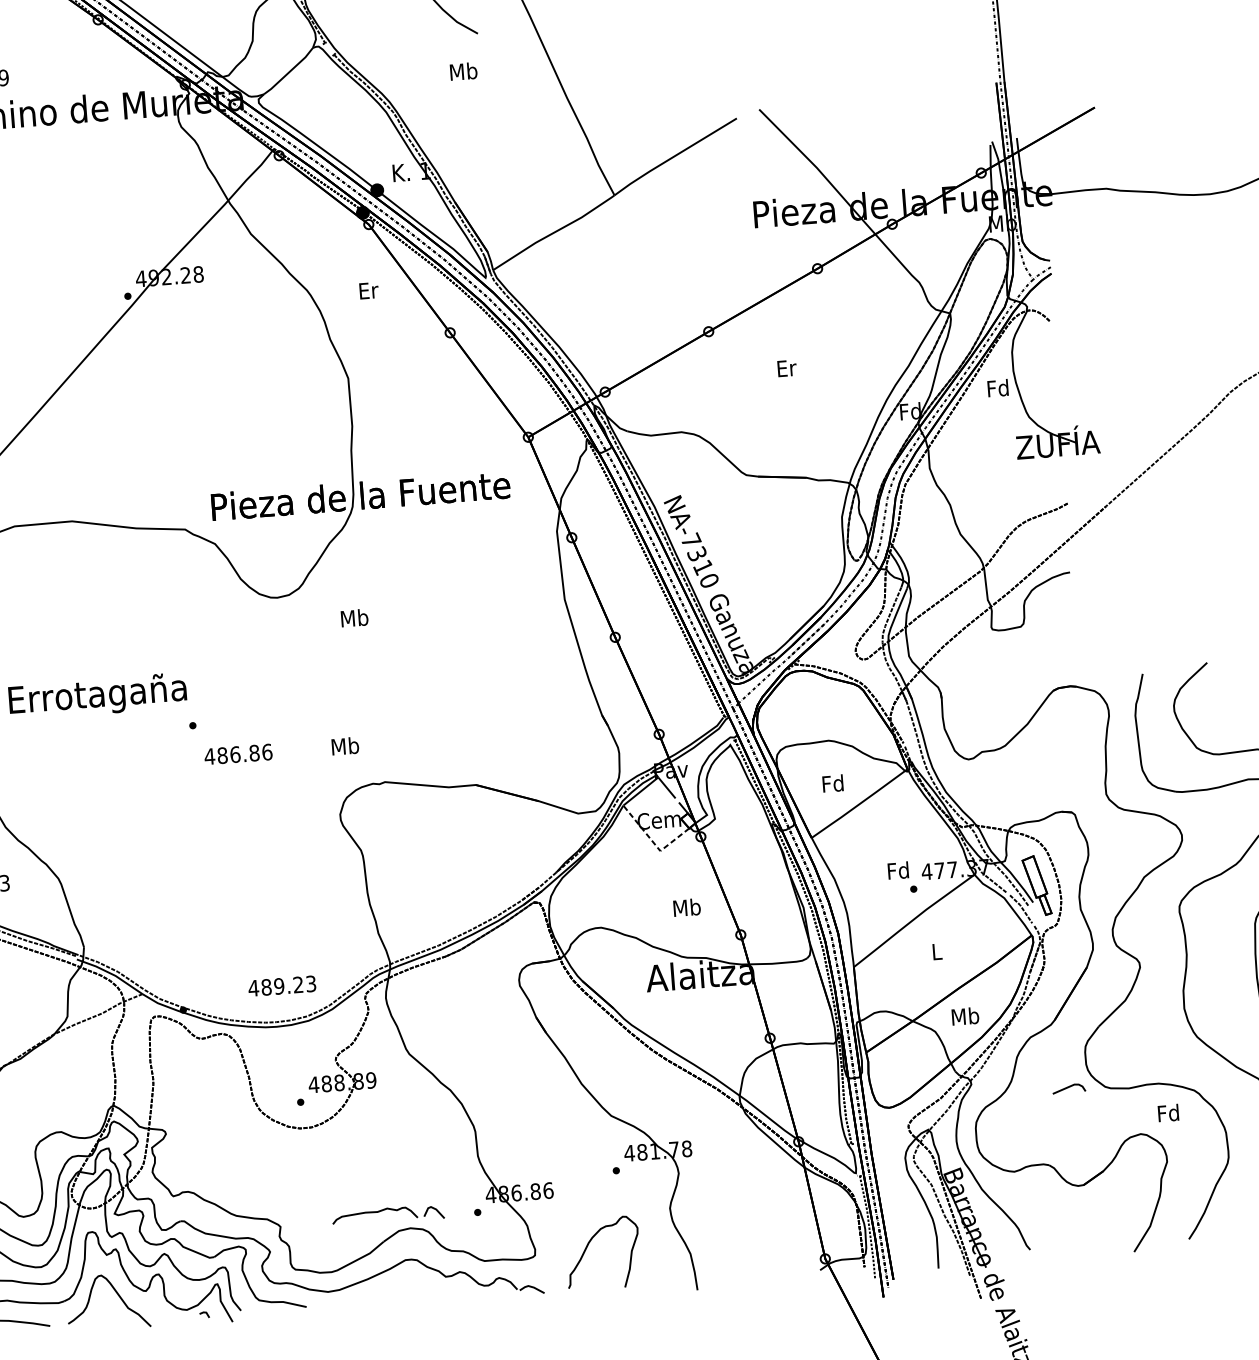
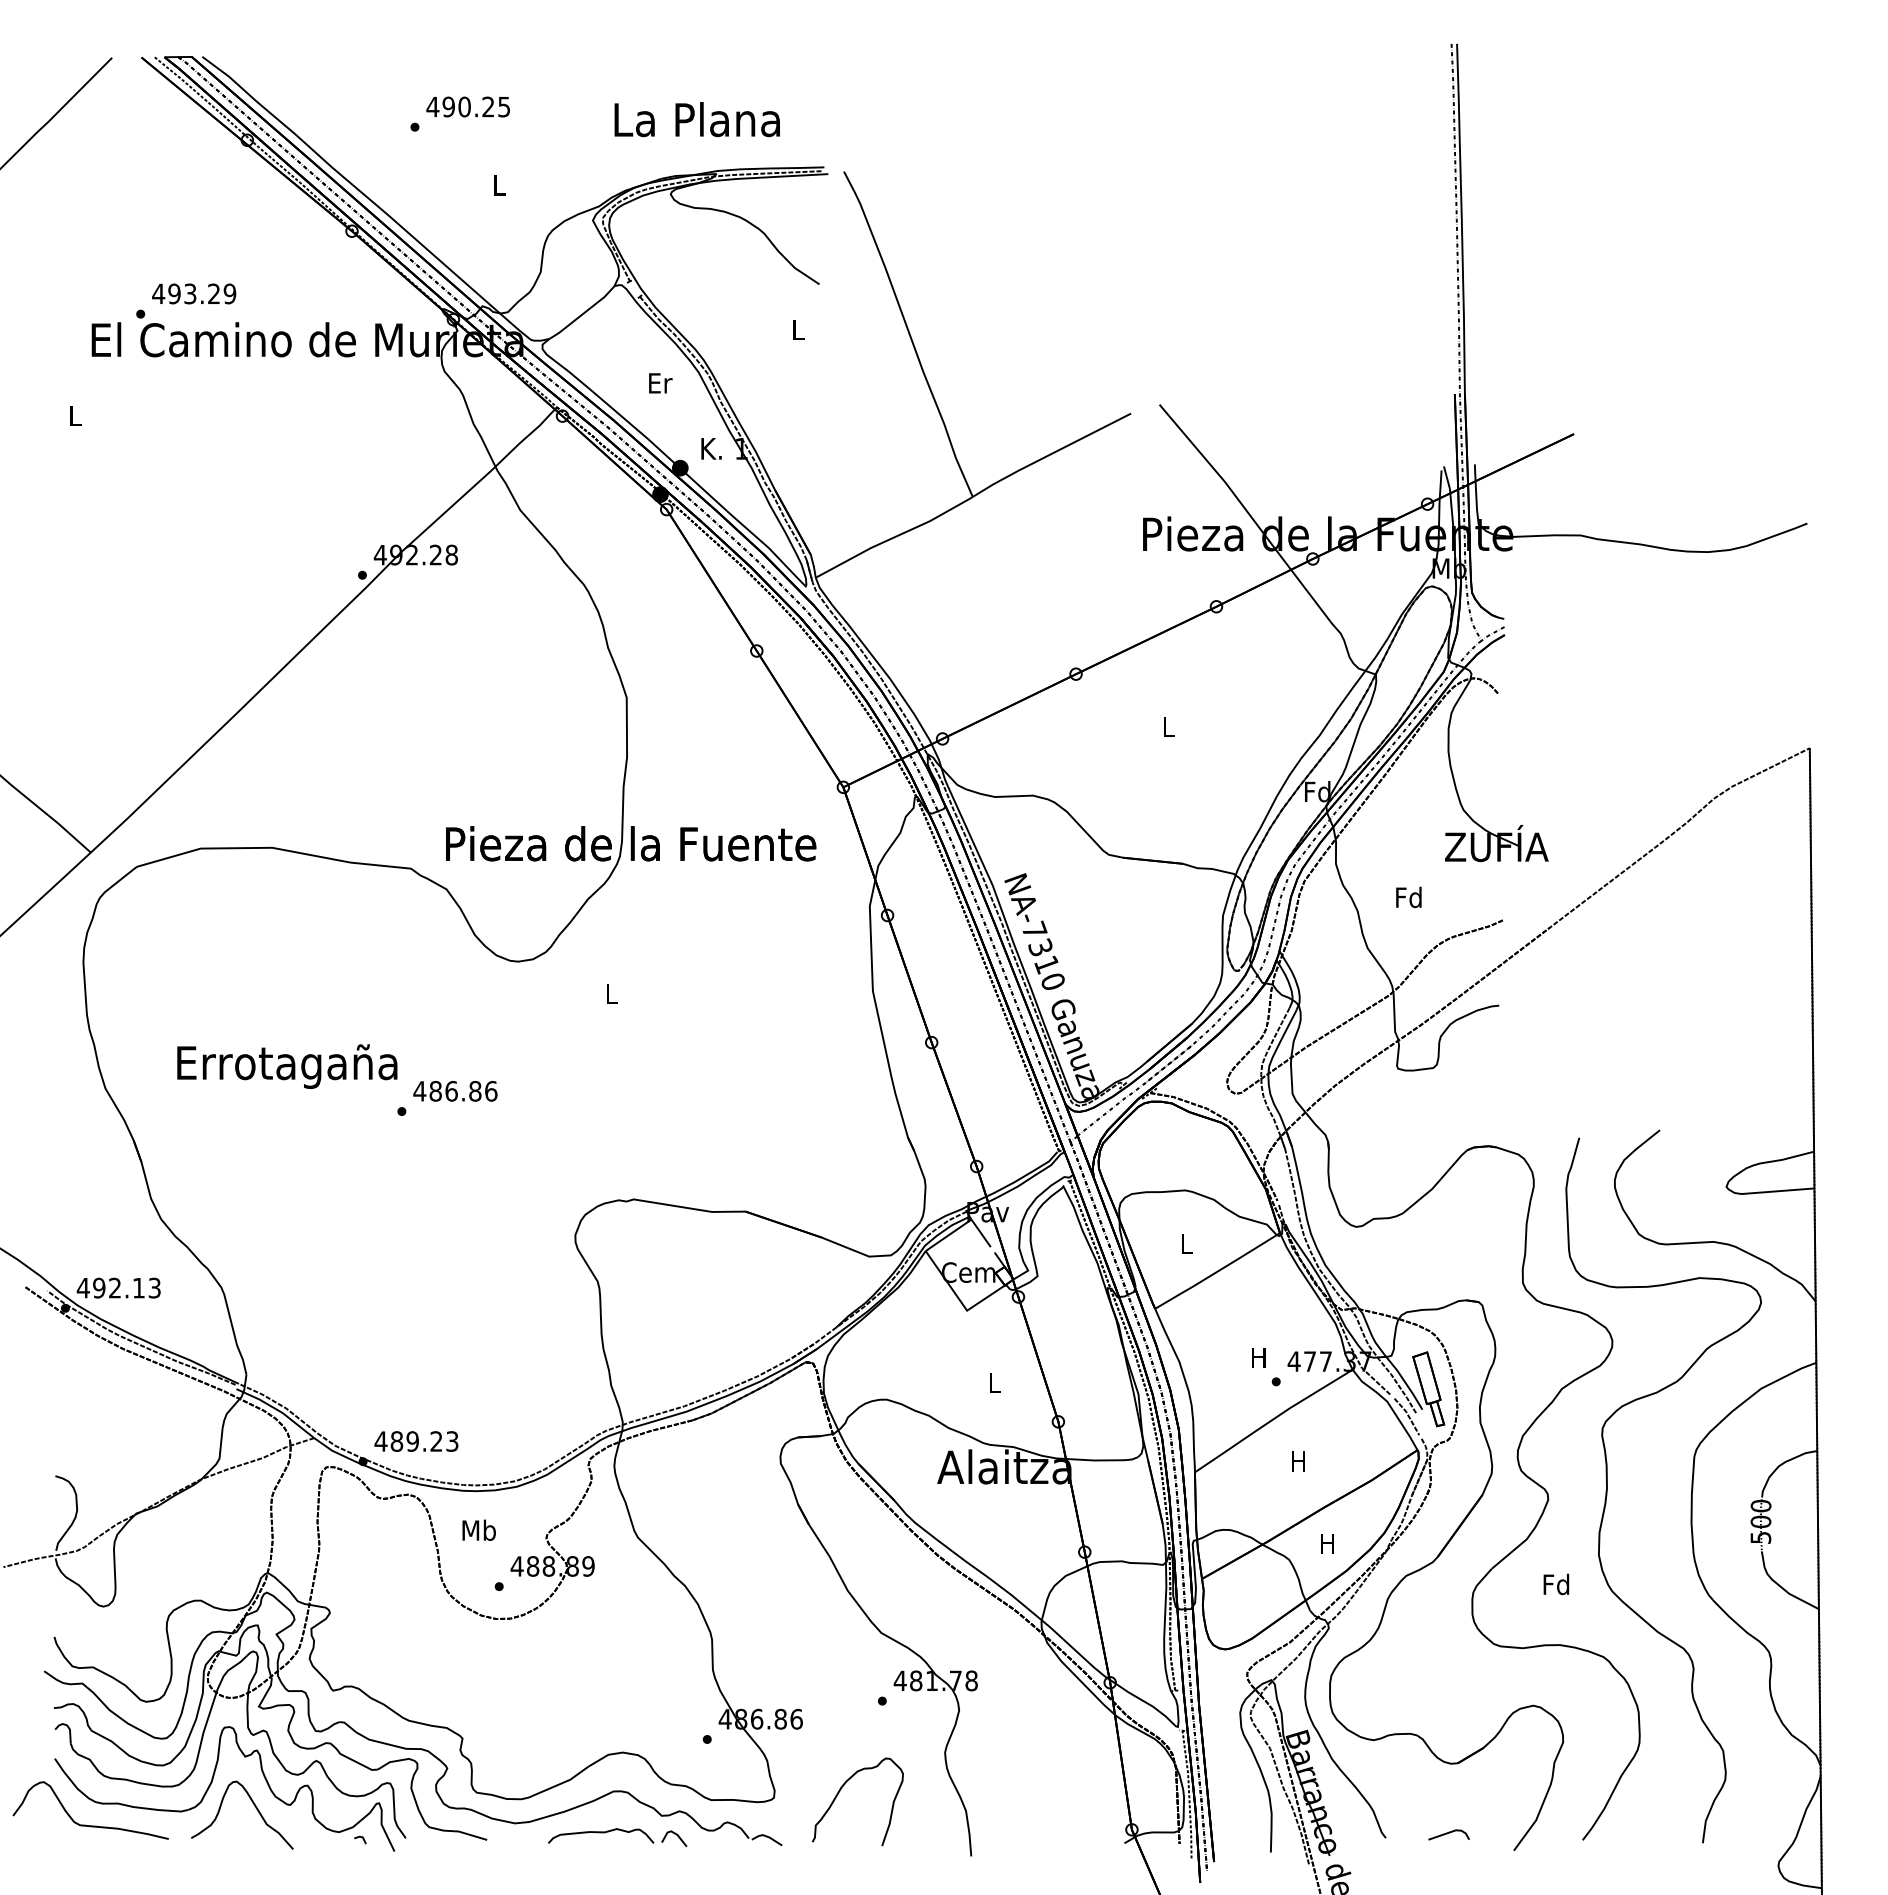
text: (463, 71) -> (798, 329), Mb -> L
text: (368, 290) -> (660, 383), moved
text: (787, 368) -> (1169, 726), Er -> L
text: (997, 388) -> (1408, 897), moved
text: (354, 617) -> (611, 993), Mb -> L
text: (344, 745) -> (478, 1529), moved
text: (238, 754) -> (455, 1091), moved
text: (832, 783) -> (1186, 1243), Fd -> L
line: (653, 843) -> (959, 1300), dashed -> solid
text: (897, 870) -> (1258, 1357), Fd -> H
text: (686, 907) -> (994, 1382), Mb -> L
text: (936, 951) -> (1298, 1461), L -> H
text: (282, 986) -> (416, 1441), moved
text: (965, 1016) -> (1327, 1543), Mb -> H
line: (1068, 1087) -> (1448, 1833), moved
text: (1168, 1113) -> (1556, 1584), moved
part: (387, 1209) -> (617, 1830), moved

